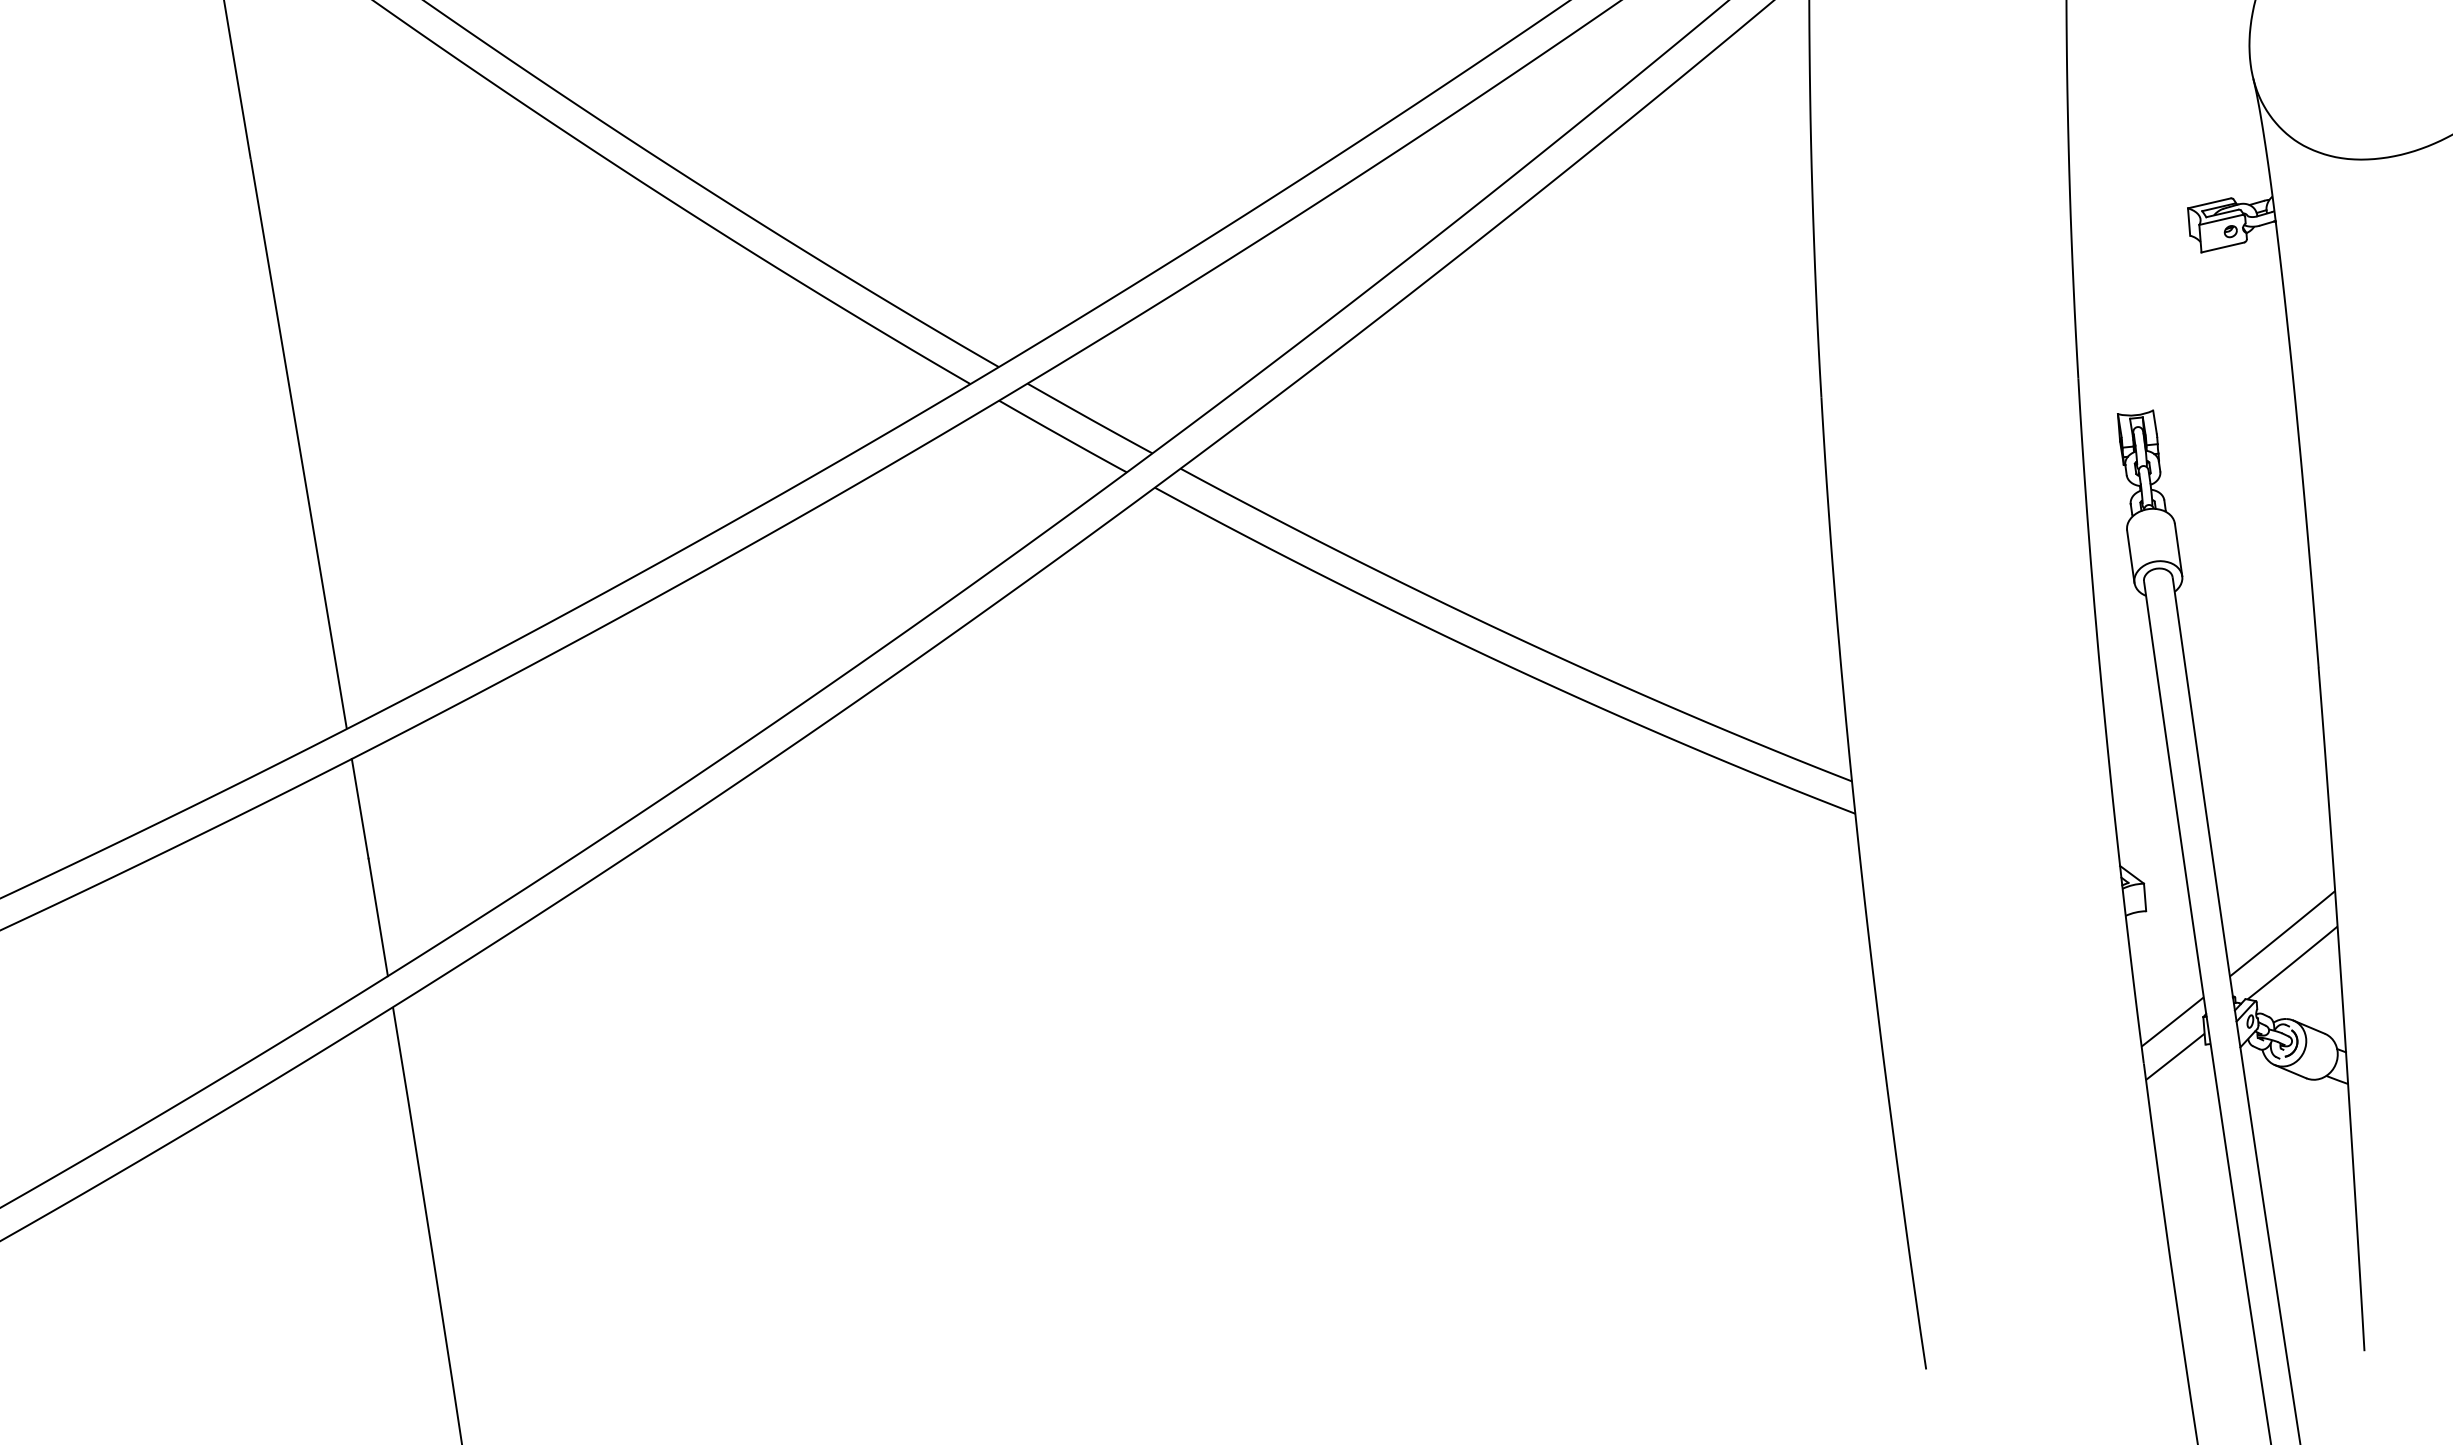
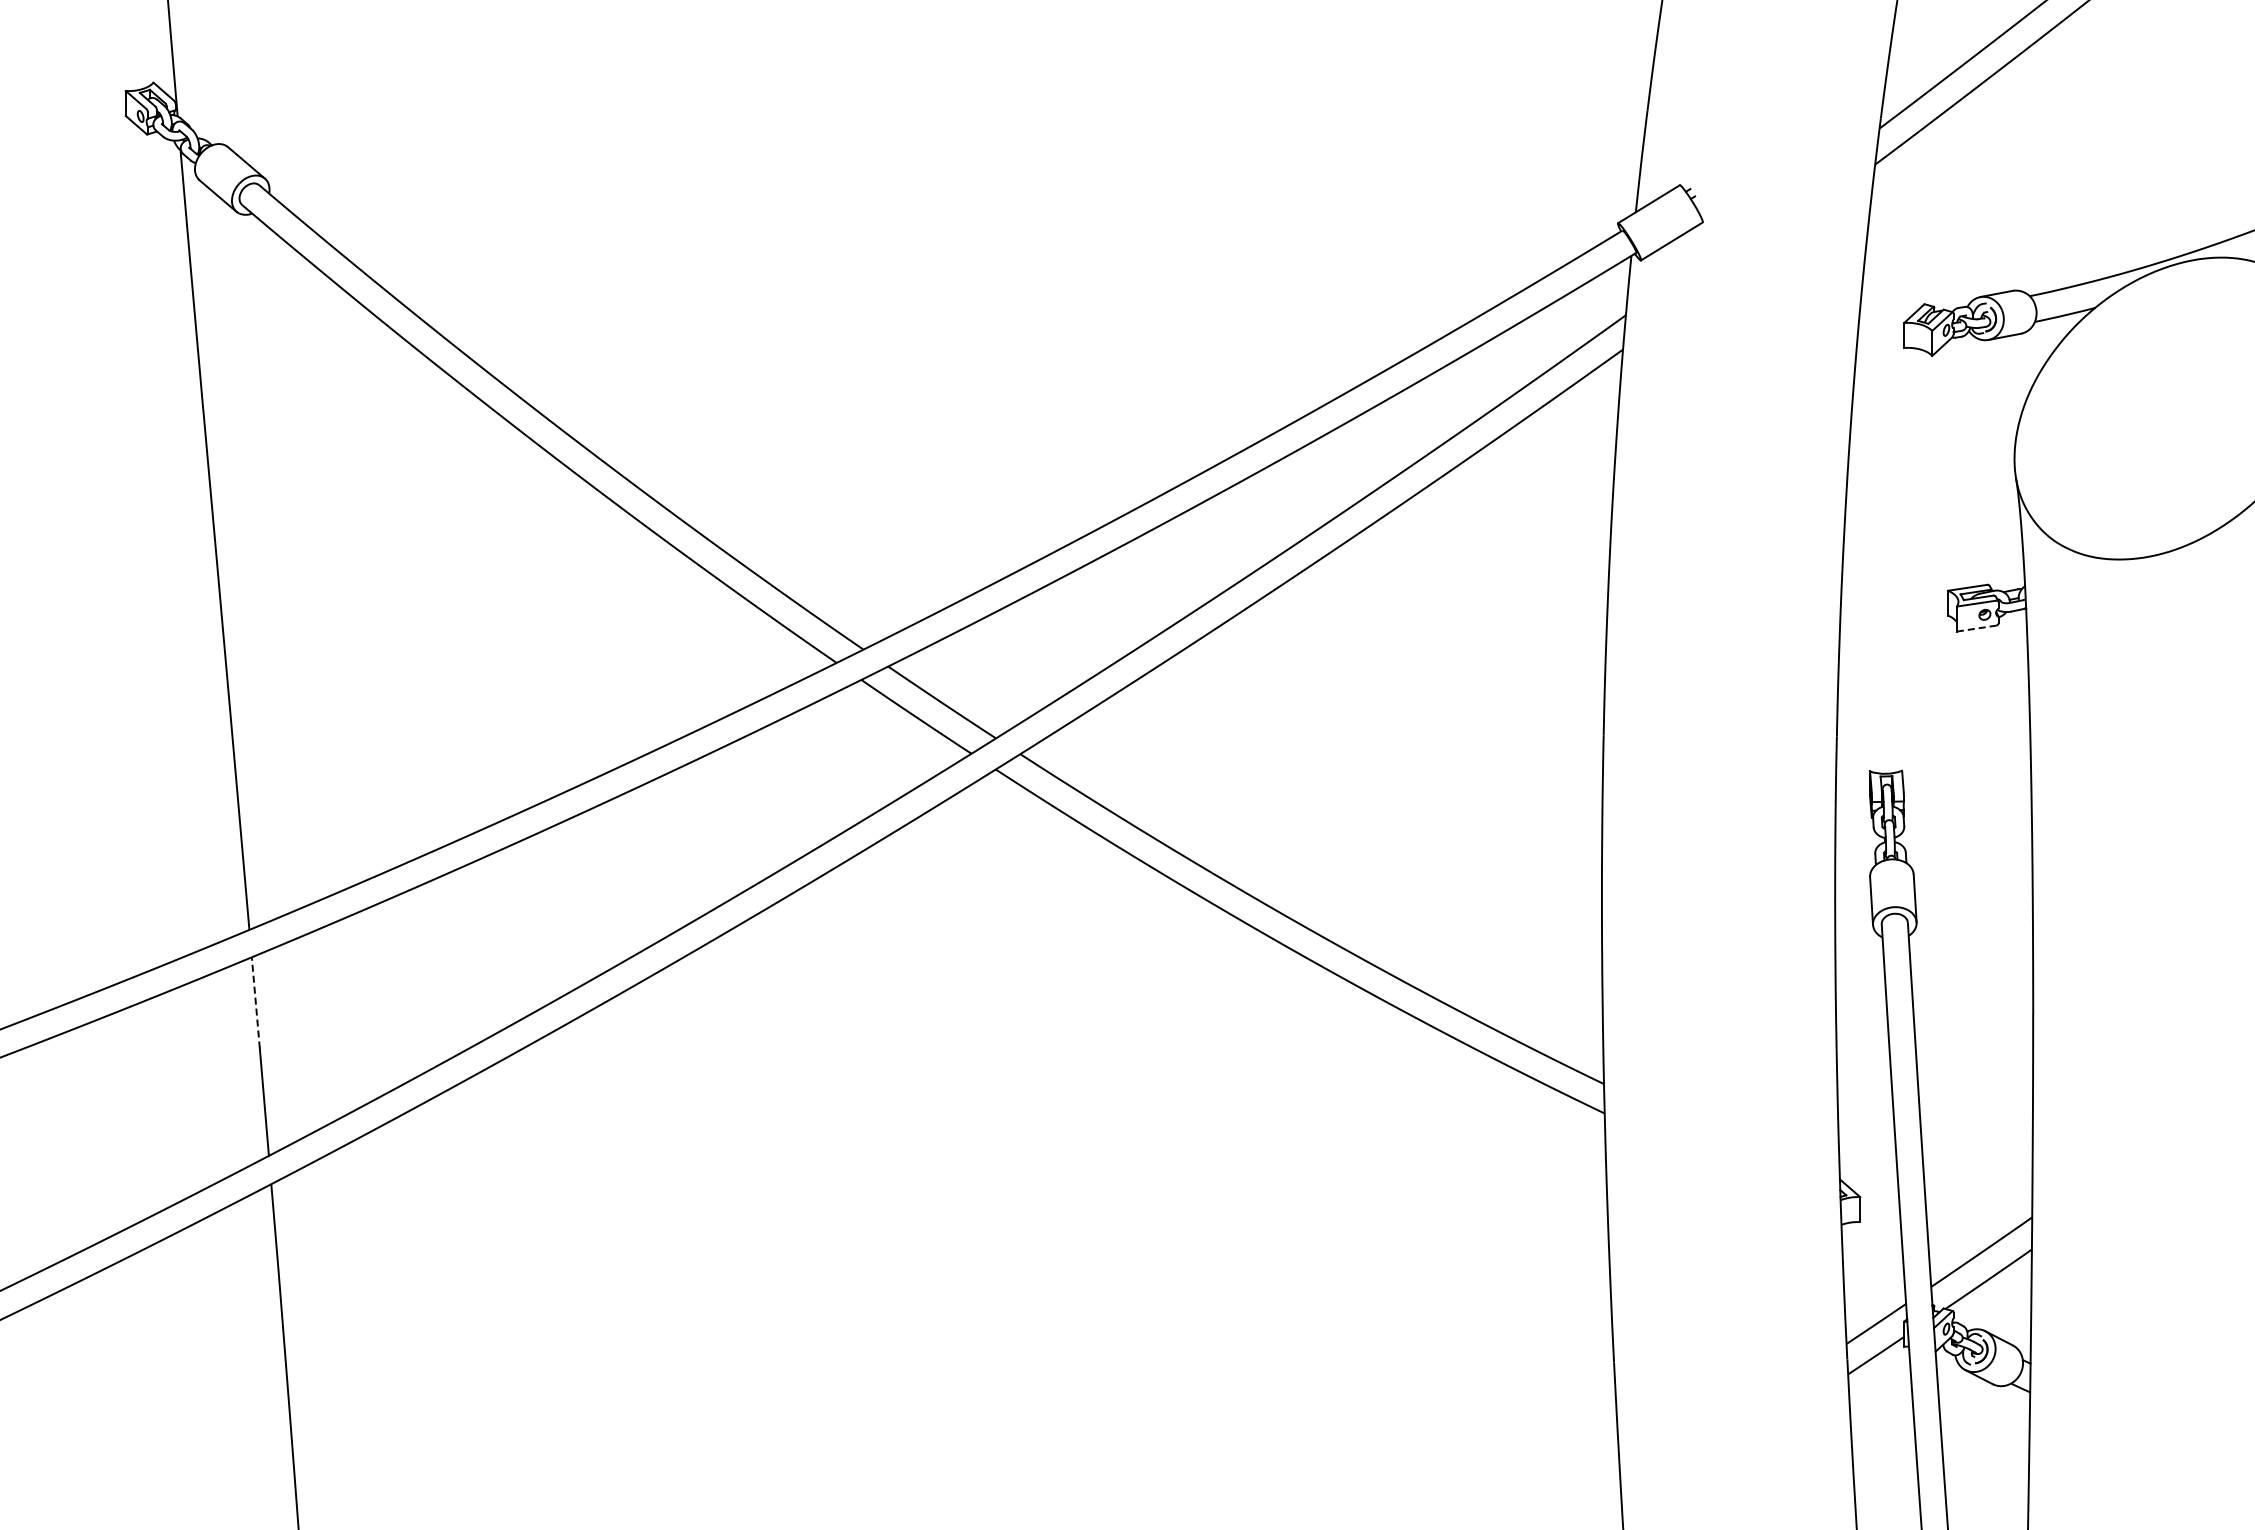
line: (2222, 247) -> (1976, 628), solid -> dashed
line: (359, 808) -> (255, 1002), solid -> dashed

